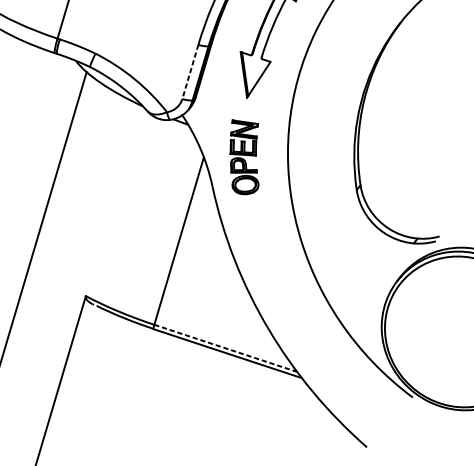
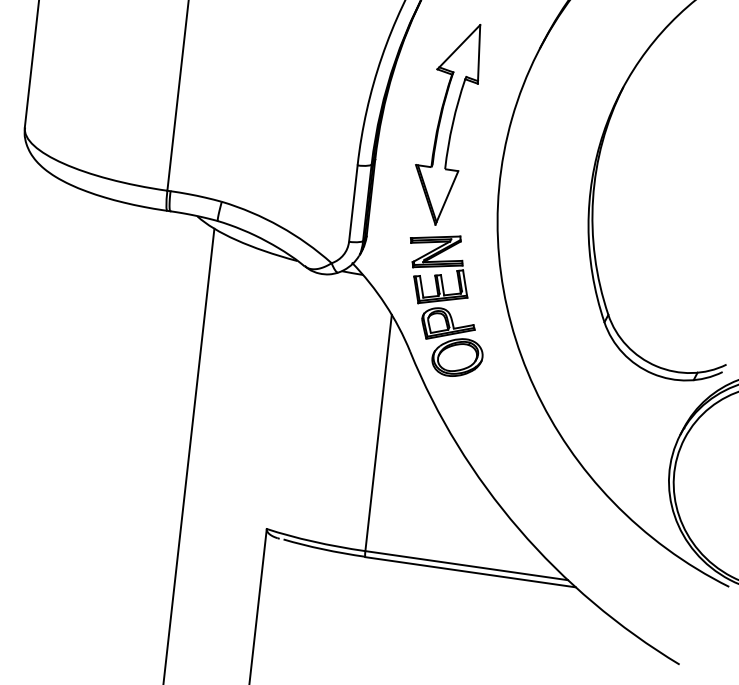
line: (190, 72) -> (353, 204), dashed -> solid
part: (244, 157) -> (446, 305), size x1.43
line: (226, 348) -> (467, 565), dashed -> solid

